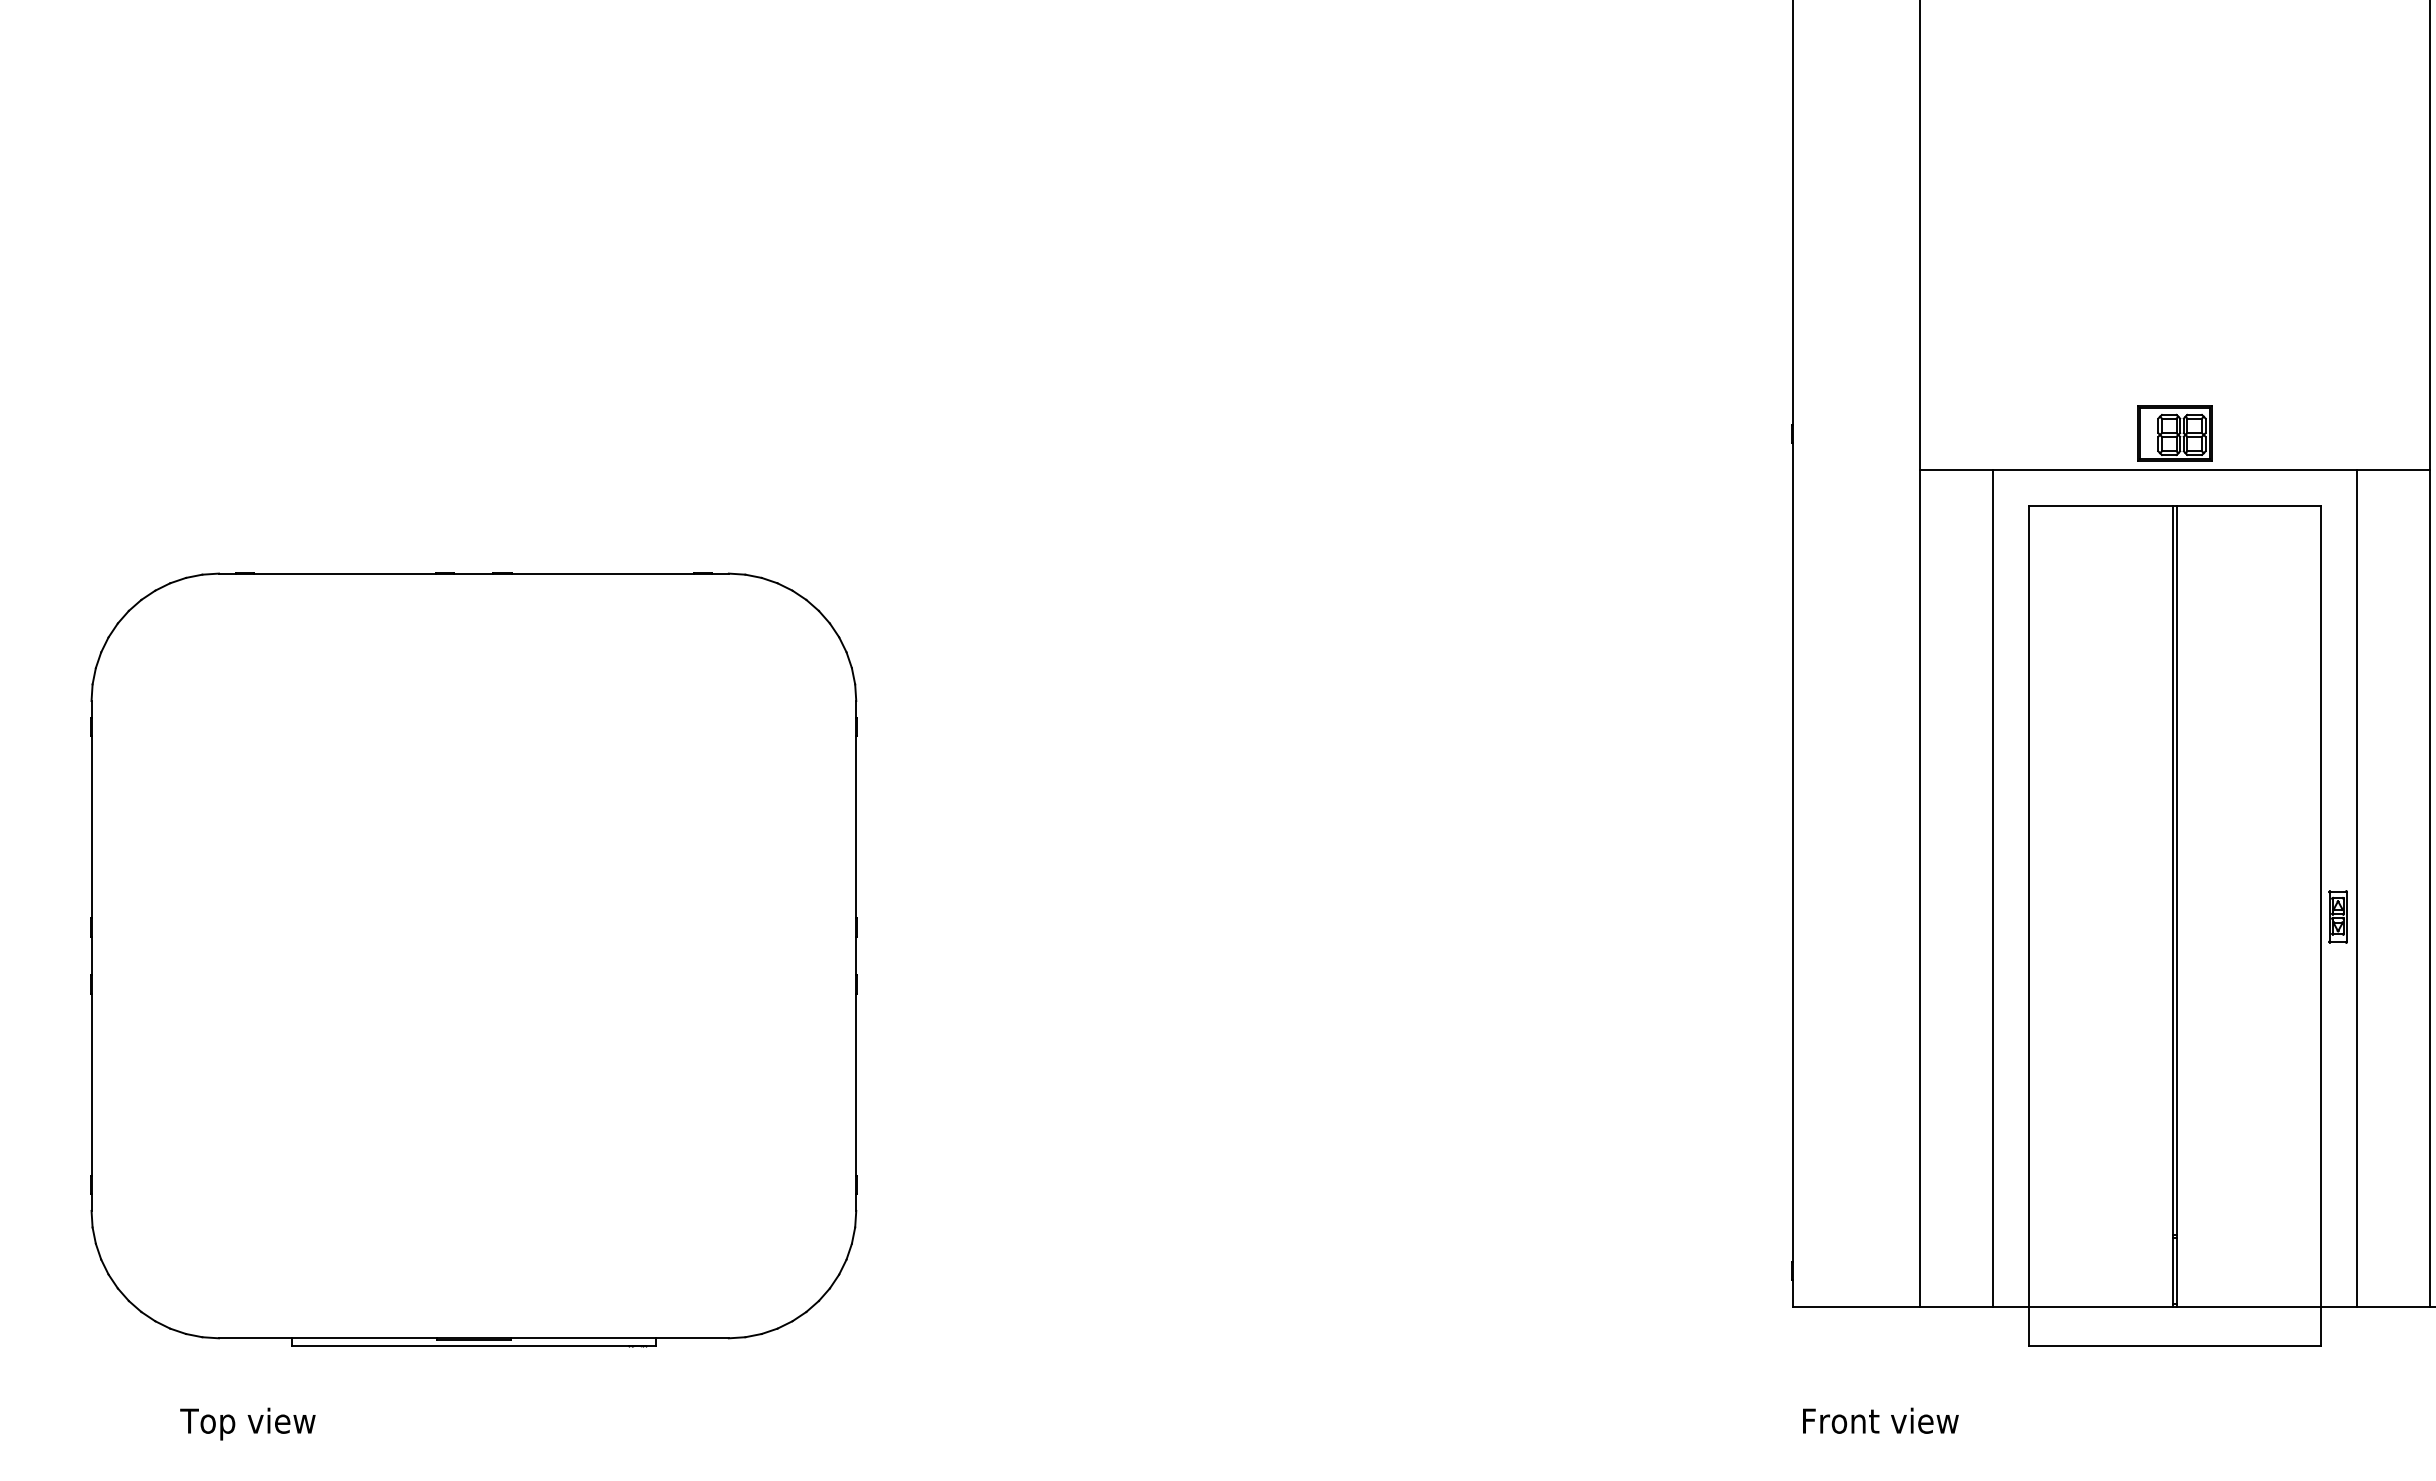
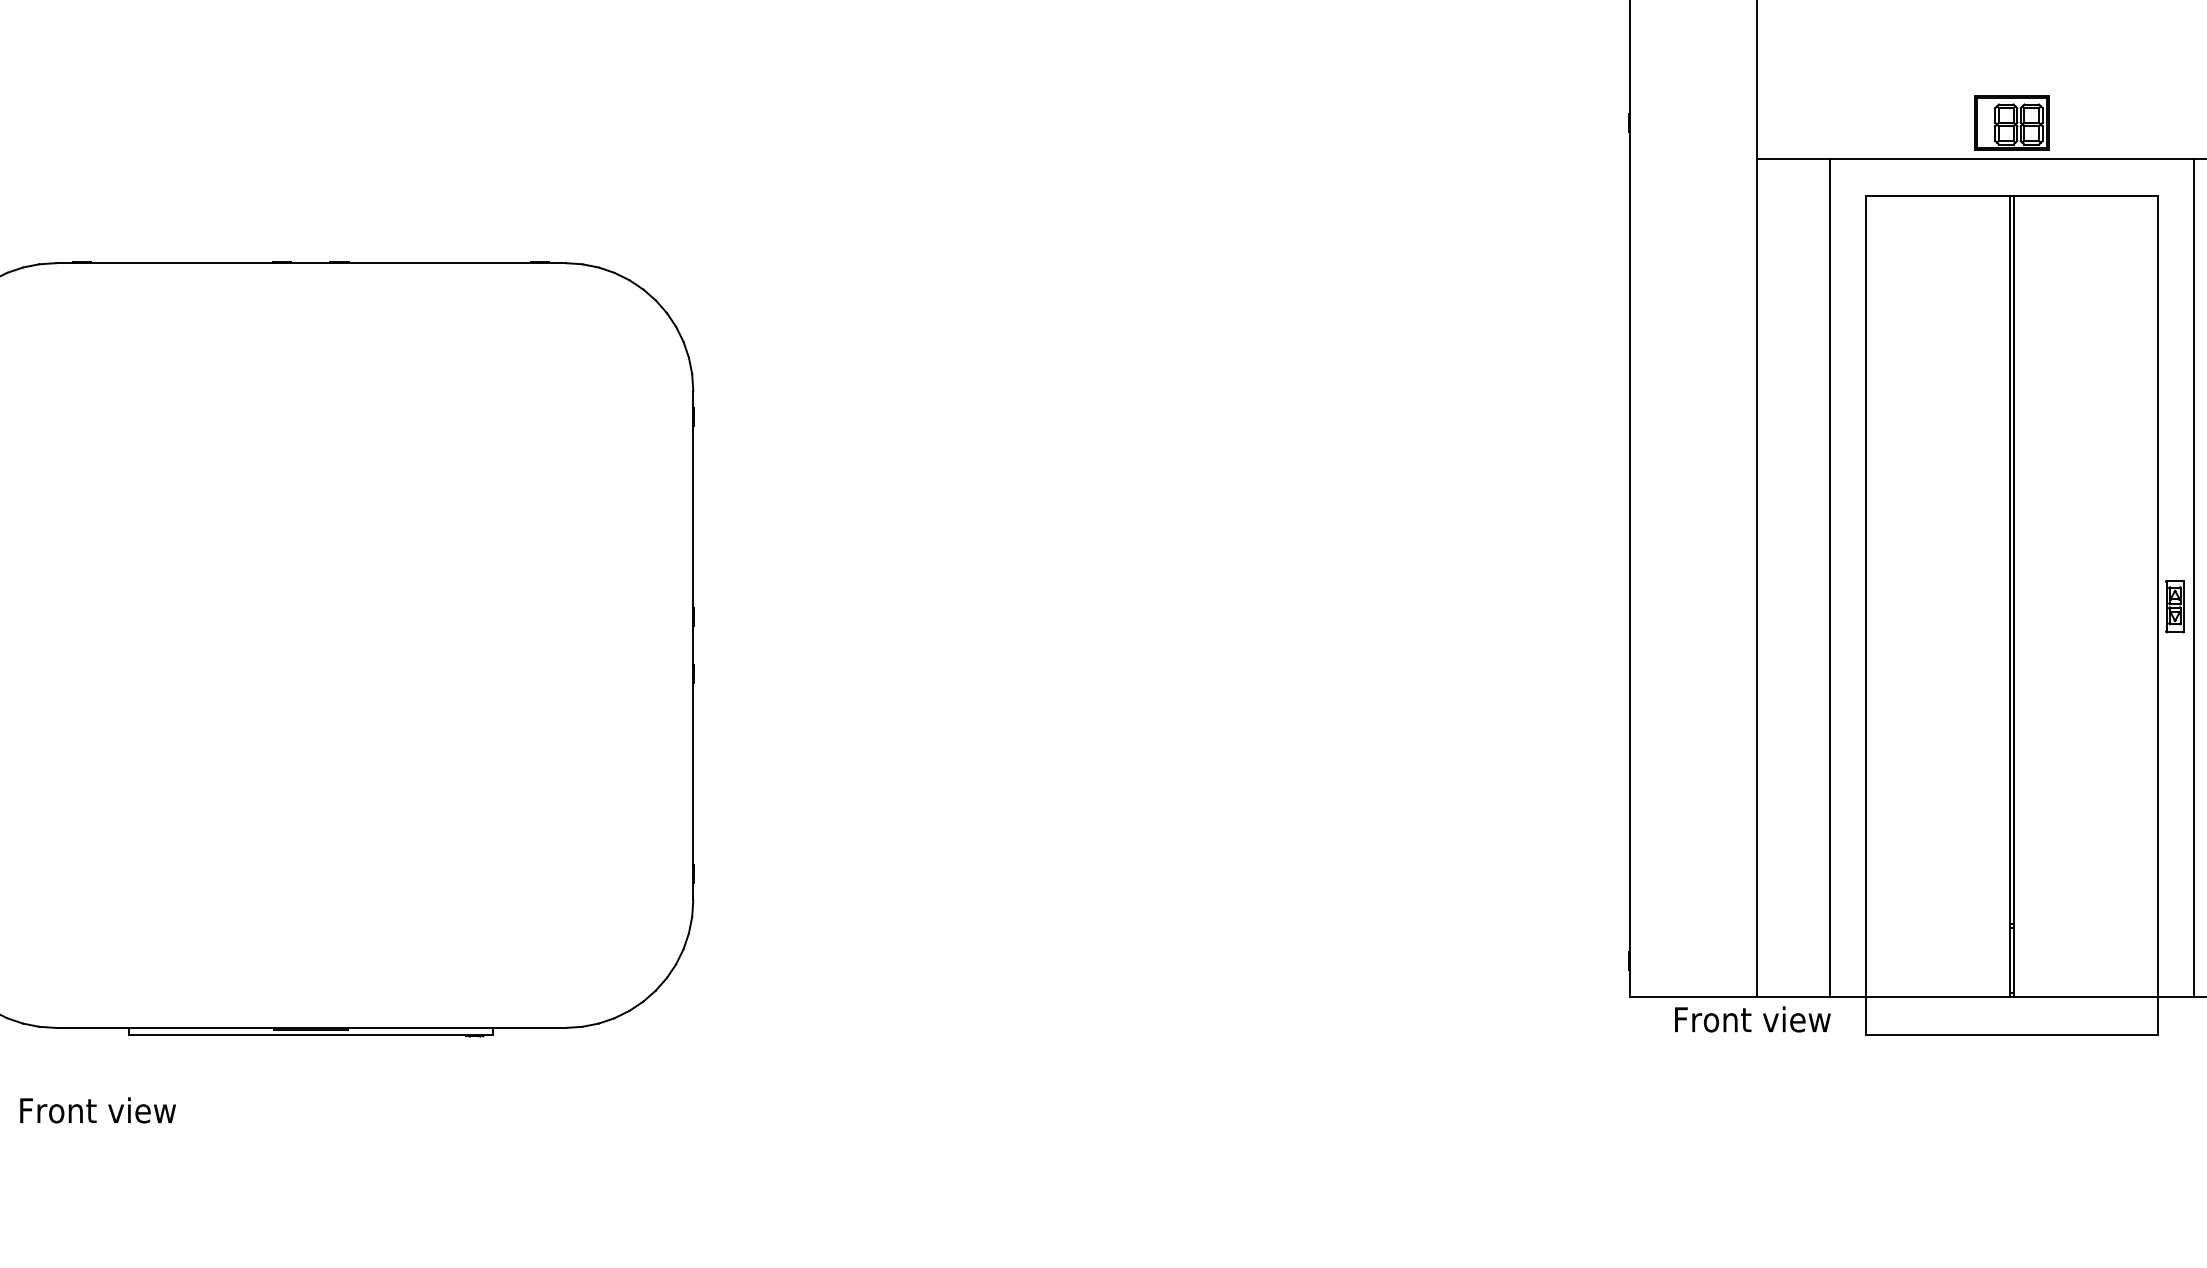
text: (1880, 1420) -> (1752, 1019), moved
text: (259, 1423) -> (96, 1113), Top view -> Front view

